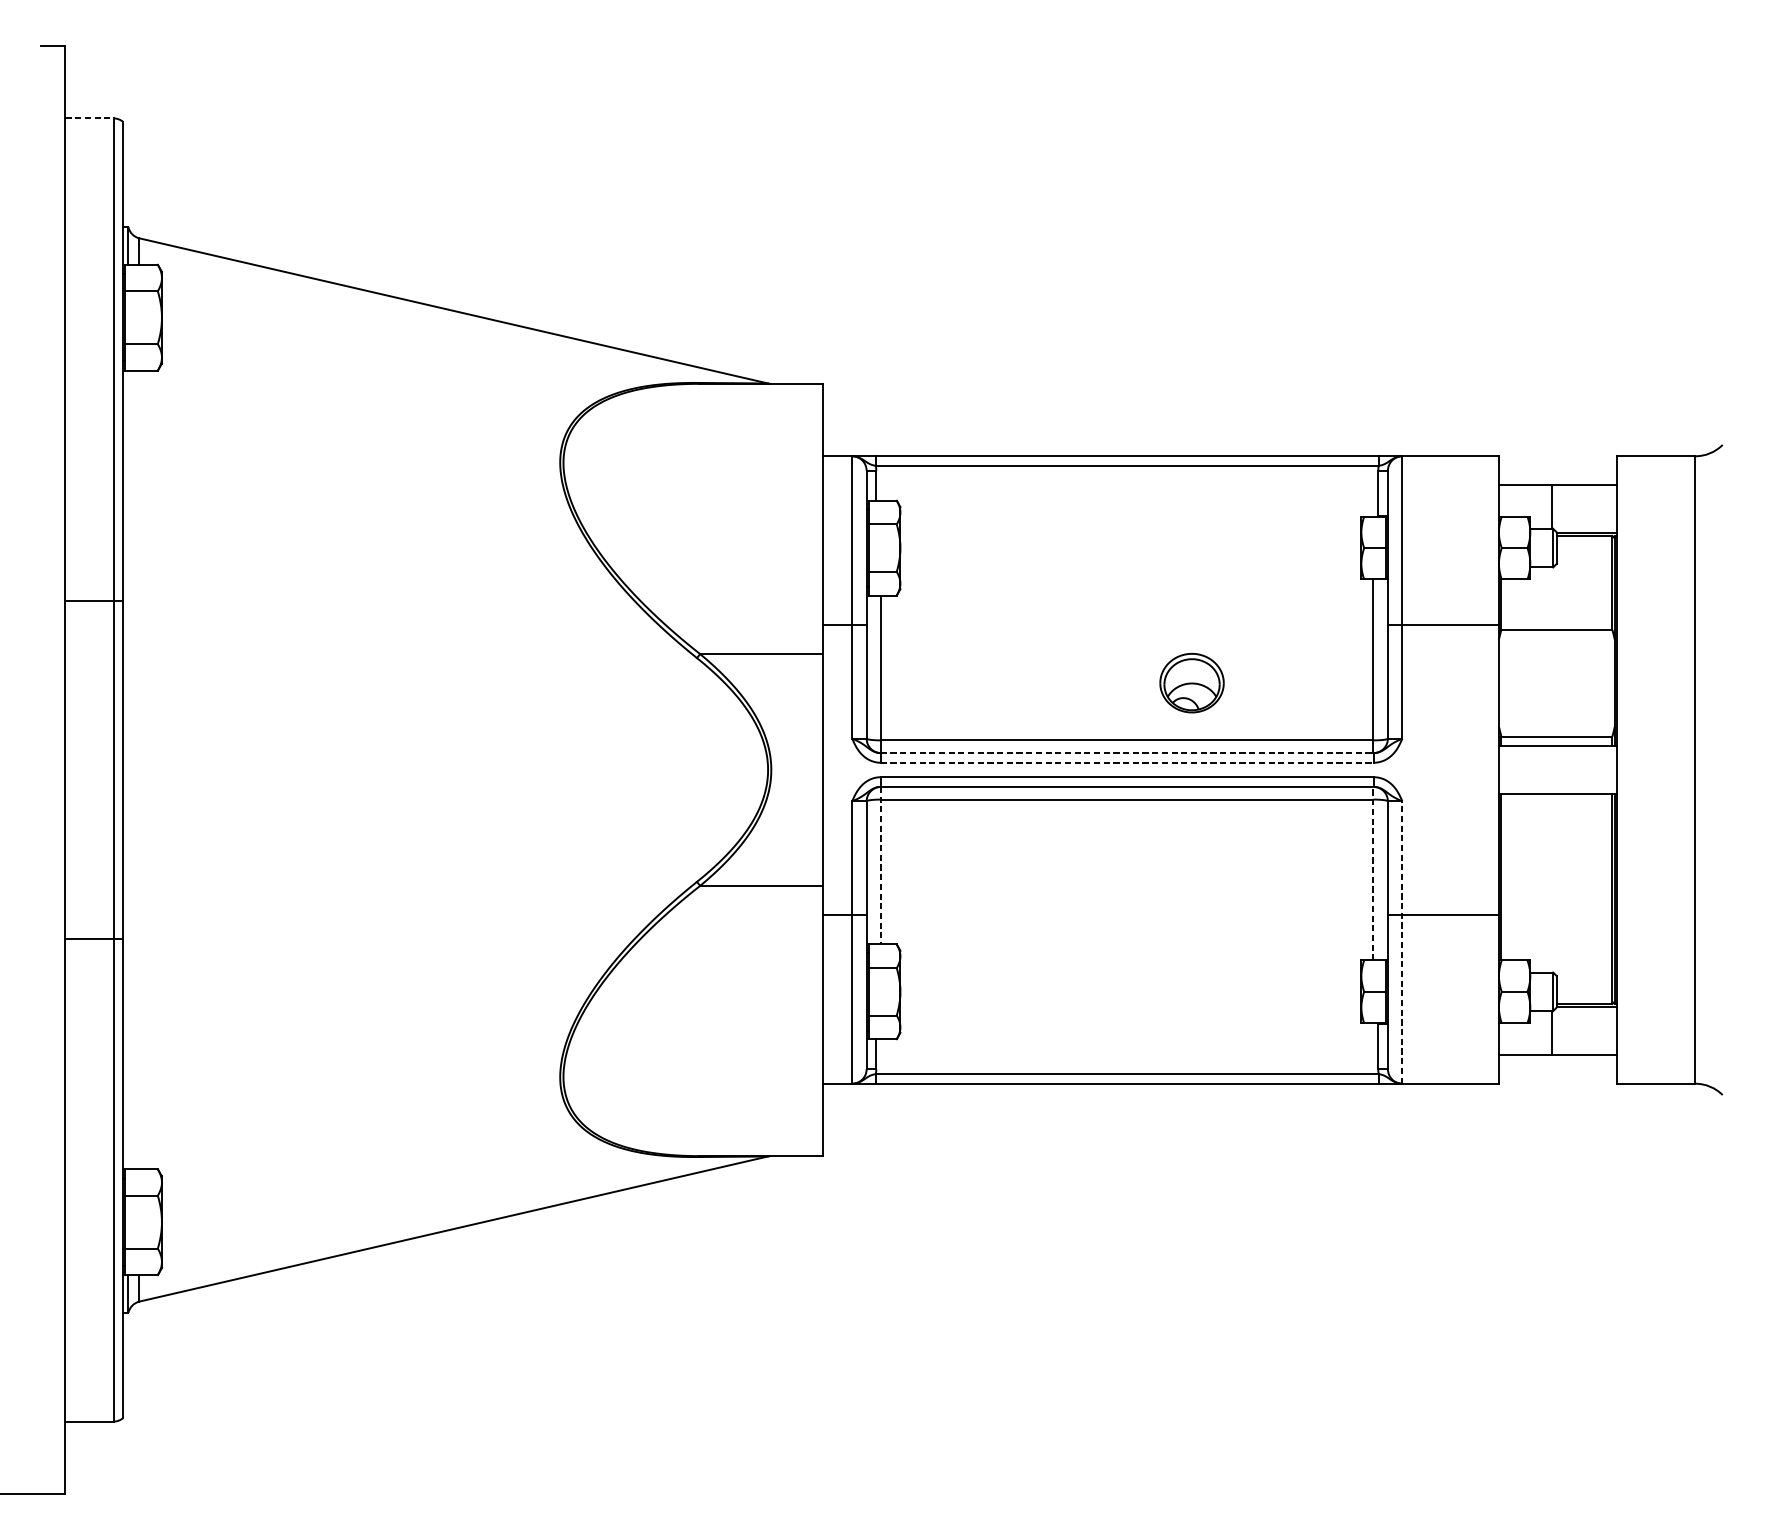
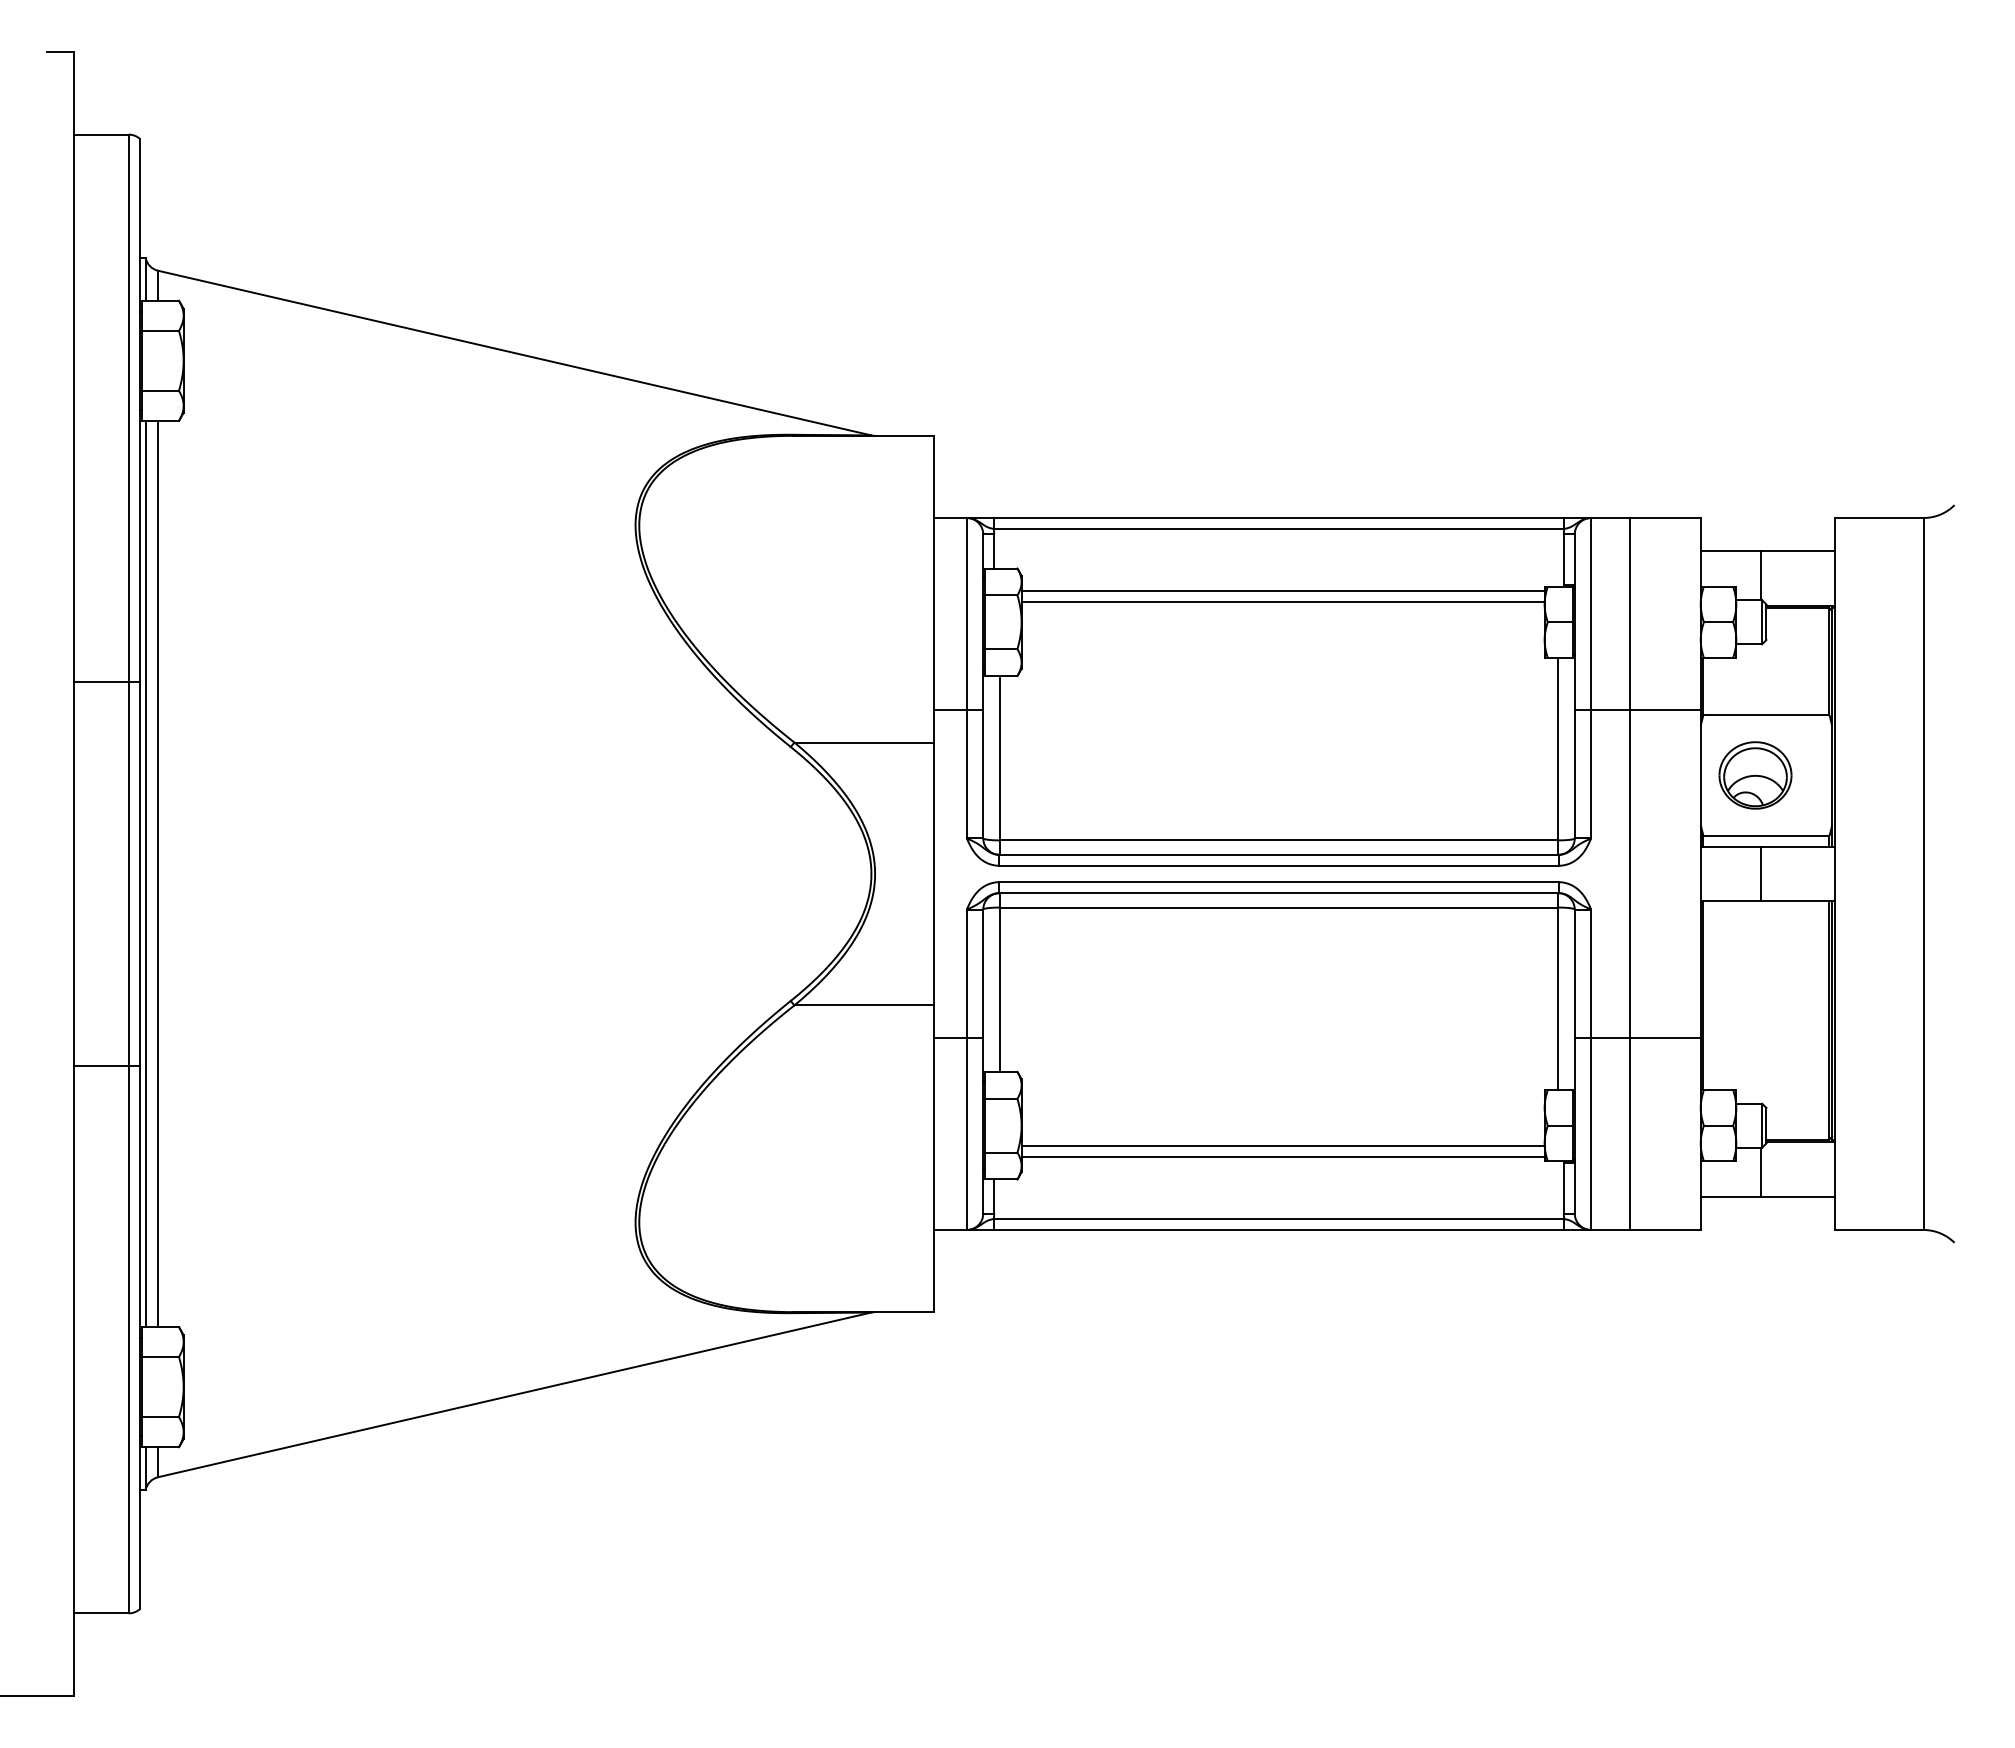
line: (90, 118) -> (102, 134), dashed -> solid
line: (1130, 520) -> (1282, 590), added
line: (1130, 529) -> (1282, 601), added
part: (1192, 683) -> (1755, 775), moved
line: (1127, 752) -> (1279, 854), dashed -> solid
line: (1127, 762) -> (1279, 865), dashed -> solid
line: (128, 769) -> (145, 873), added
line: (139, 769) -> (158, 873), added
line: (1551, 769) -> (1760, 873), added
line: (1436, 770) -> (1629, 874), added
line: (880, 866) -> (999, 983), dashed -> solid
line: (1373, 873) -> (1558, 991), dashed -> solid
line: (1402, 942) -> (1591, 1069), dashed -> solid
line: (1130, 1010) -> (1282, 1146), added
line: (1130, 1019) -> (1282, 1157), added

